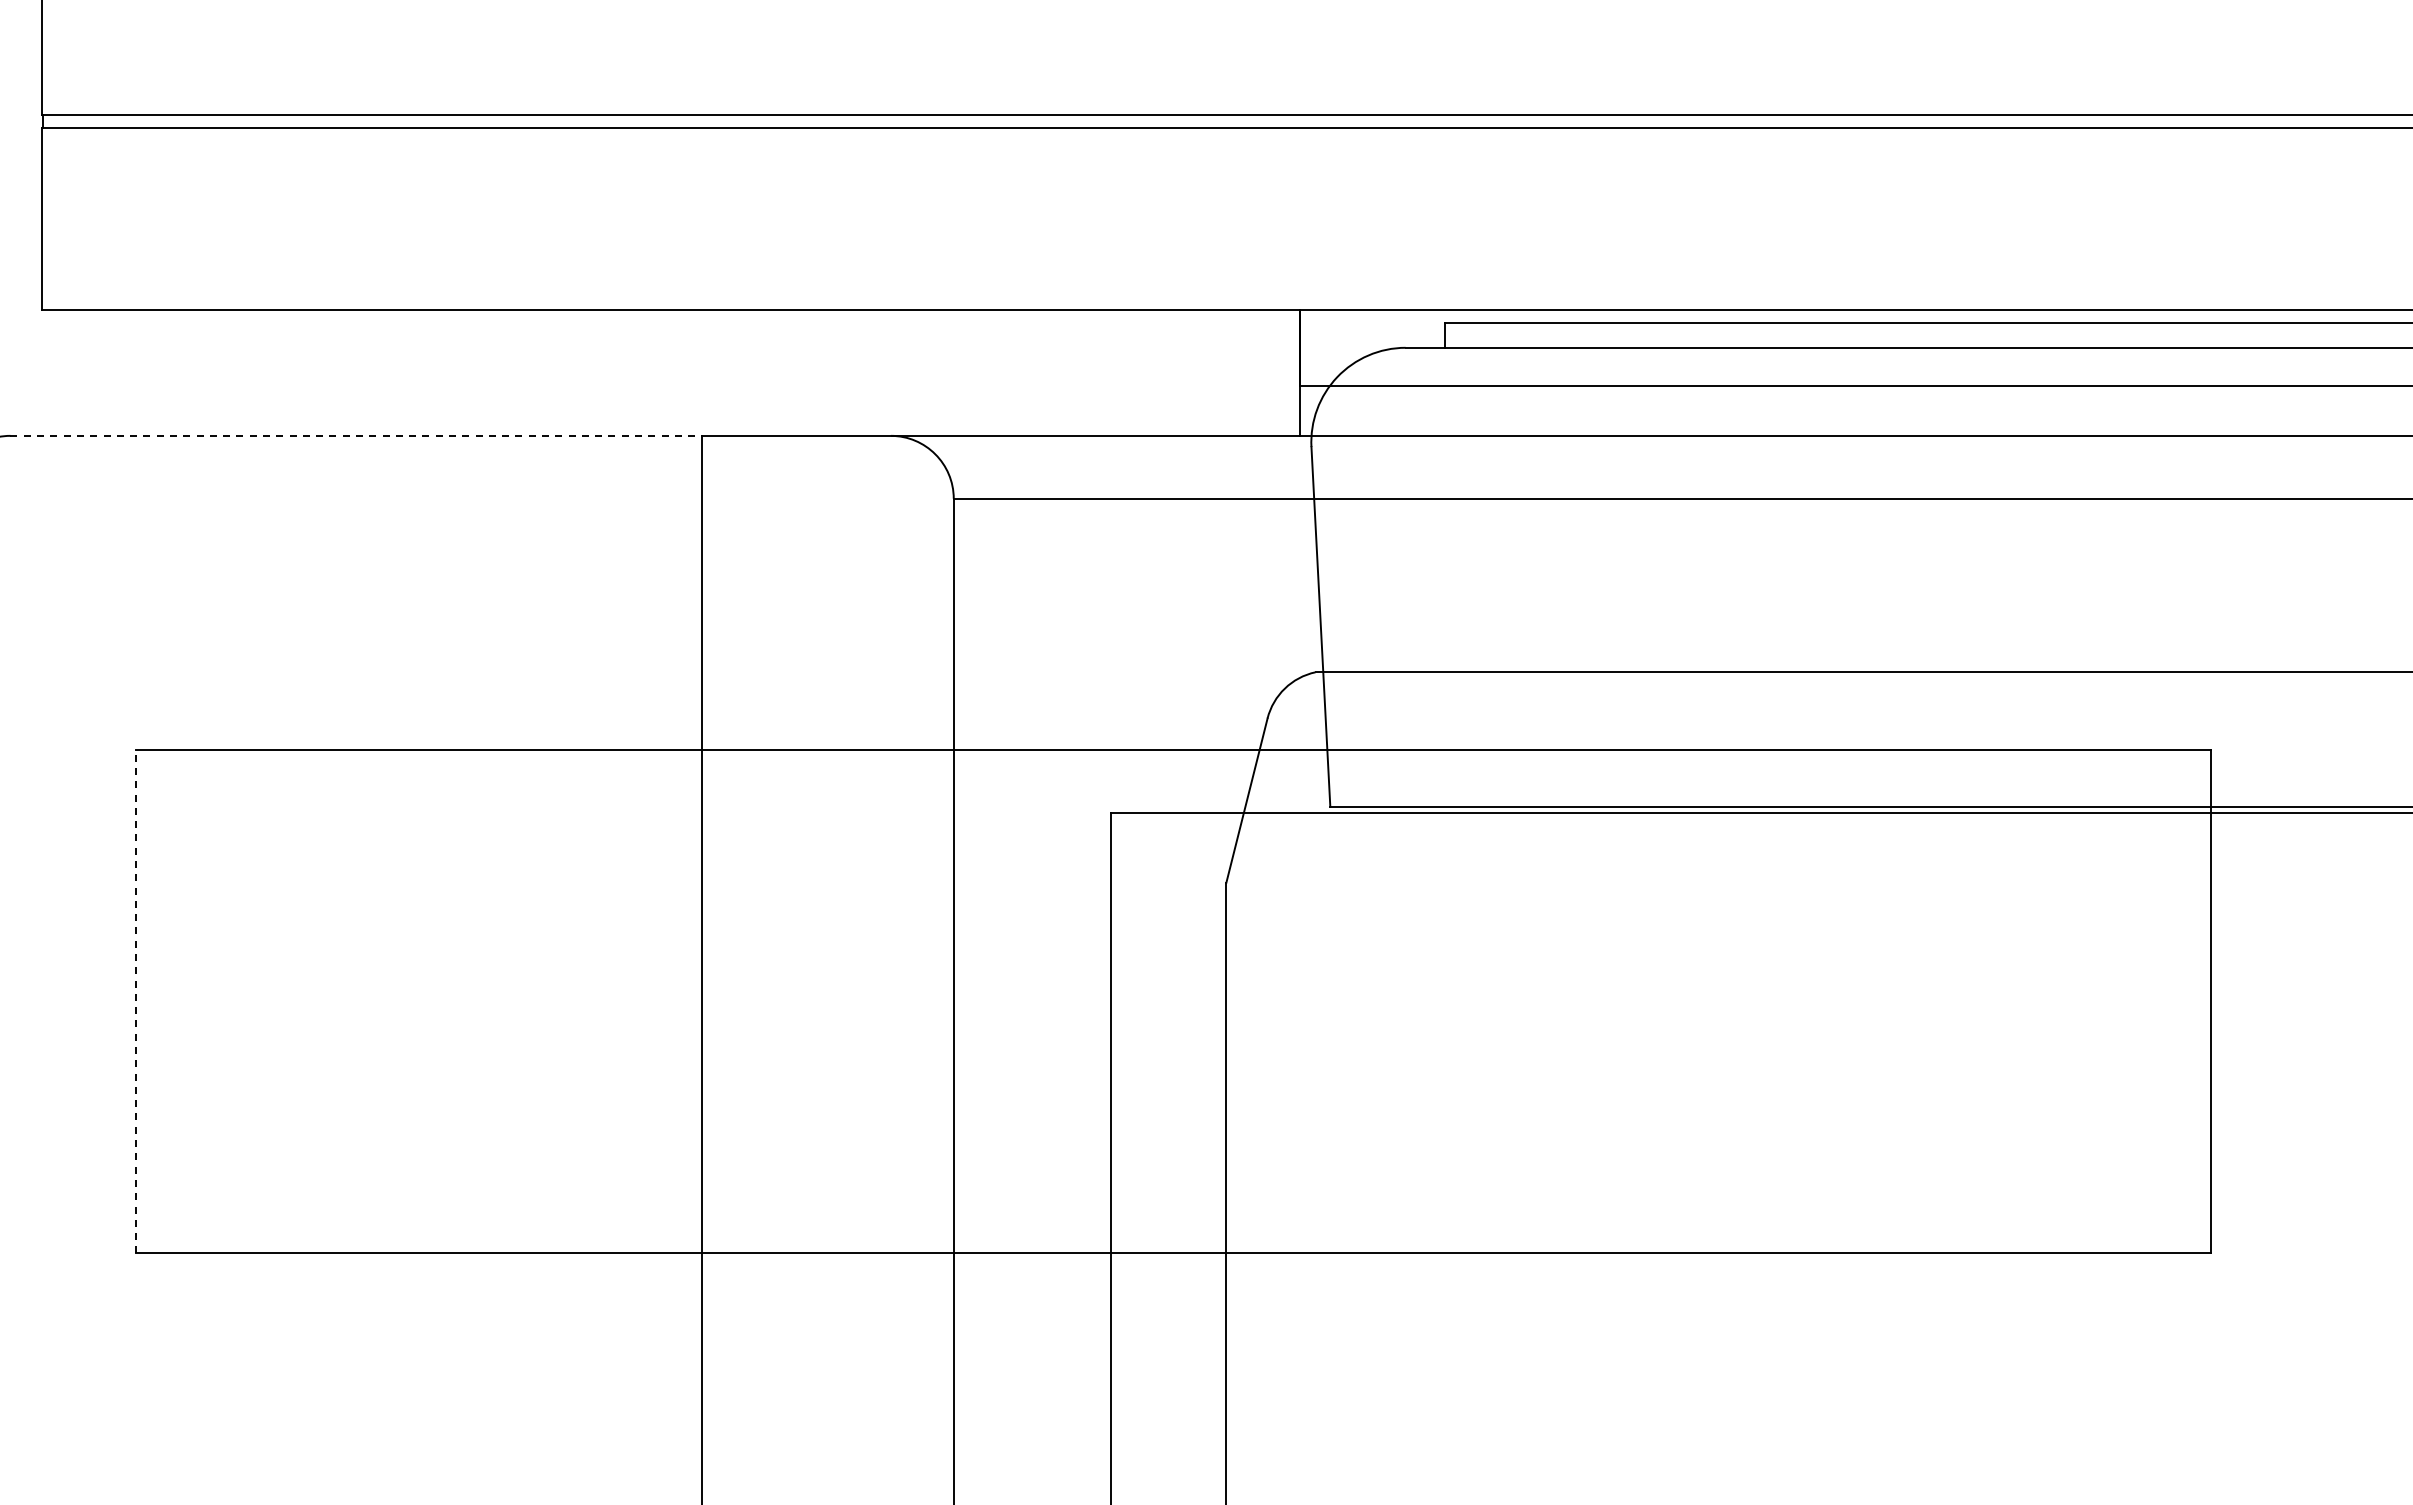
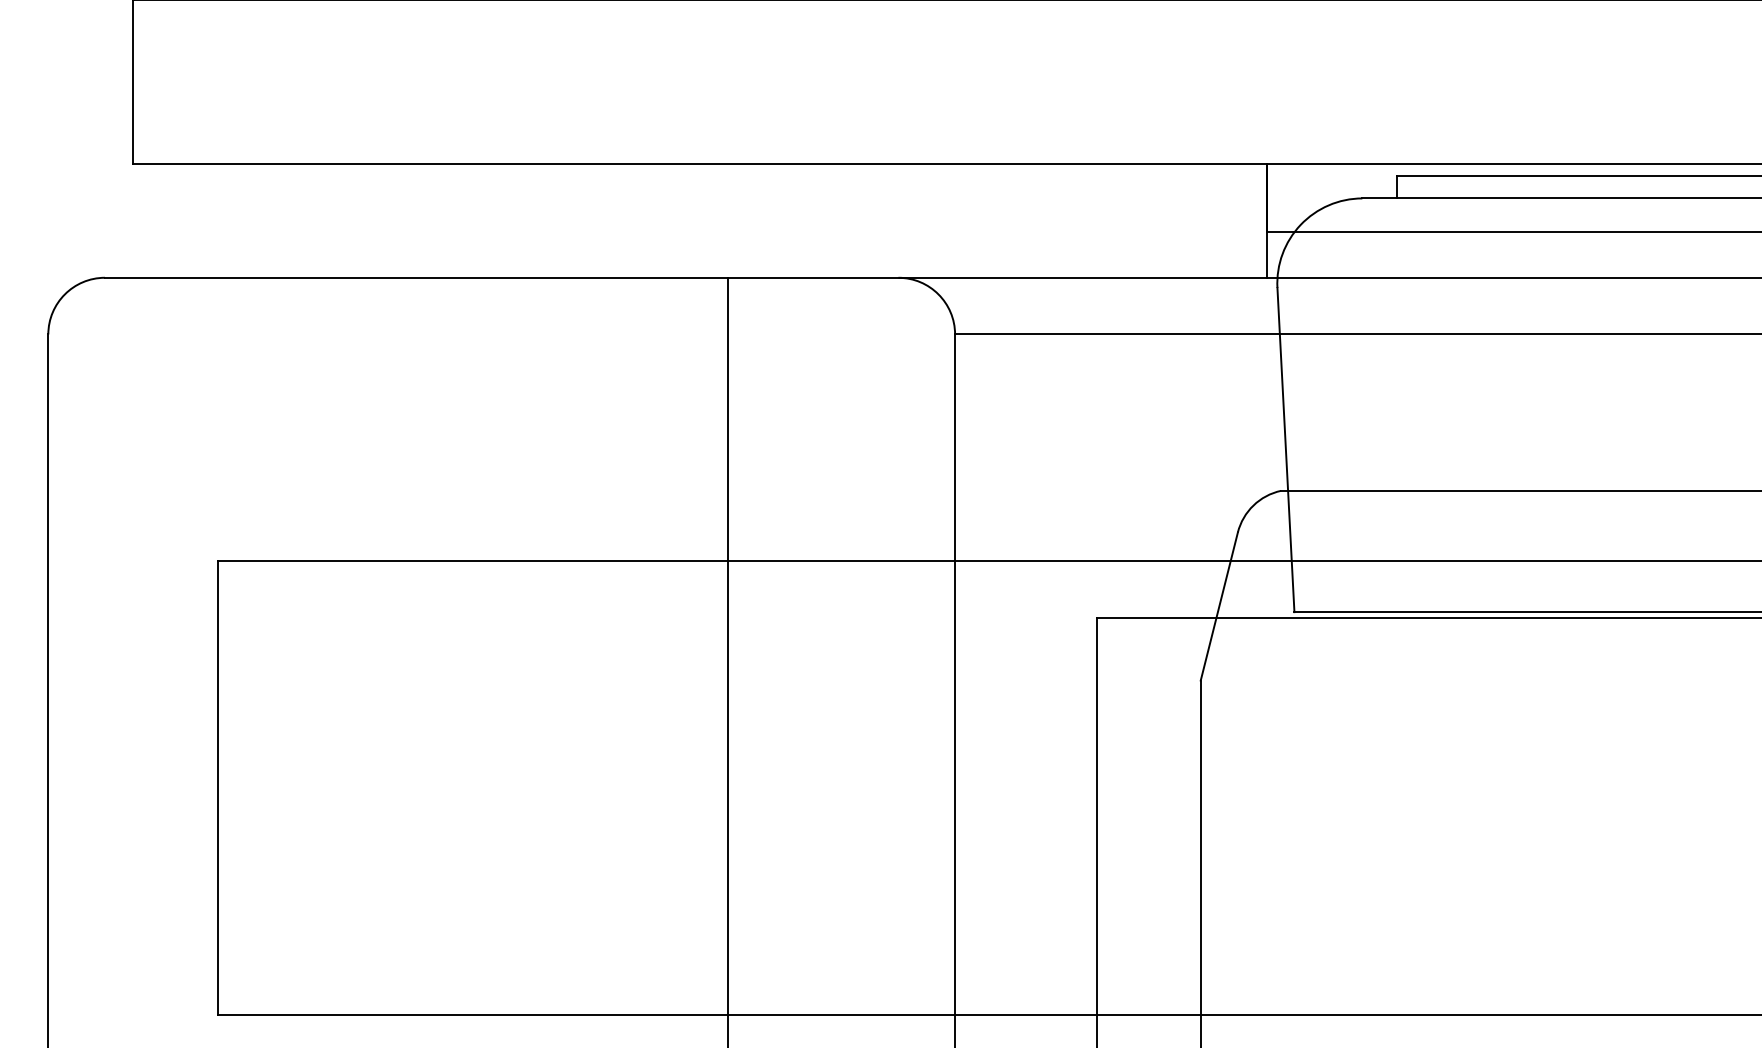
line: (356, 435) -> (416, 277), dashed -> solid
line: (136, 1001) -> (218, 787), dashed -> solid

